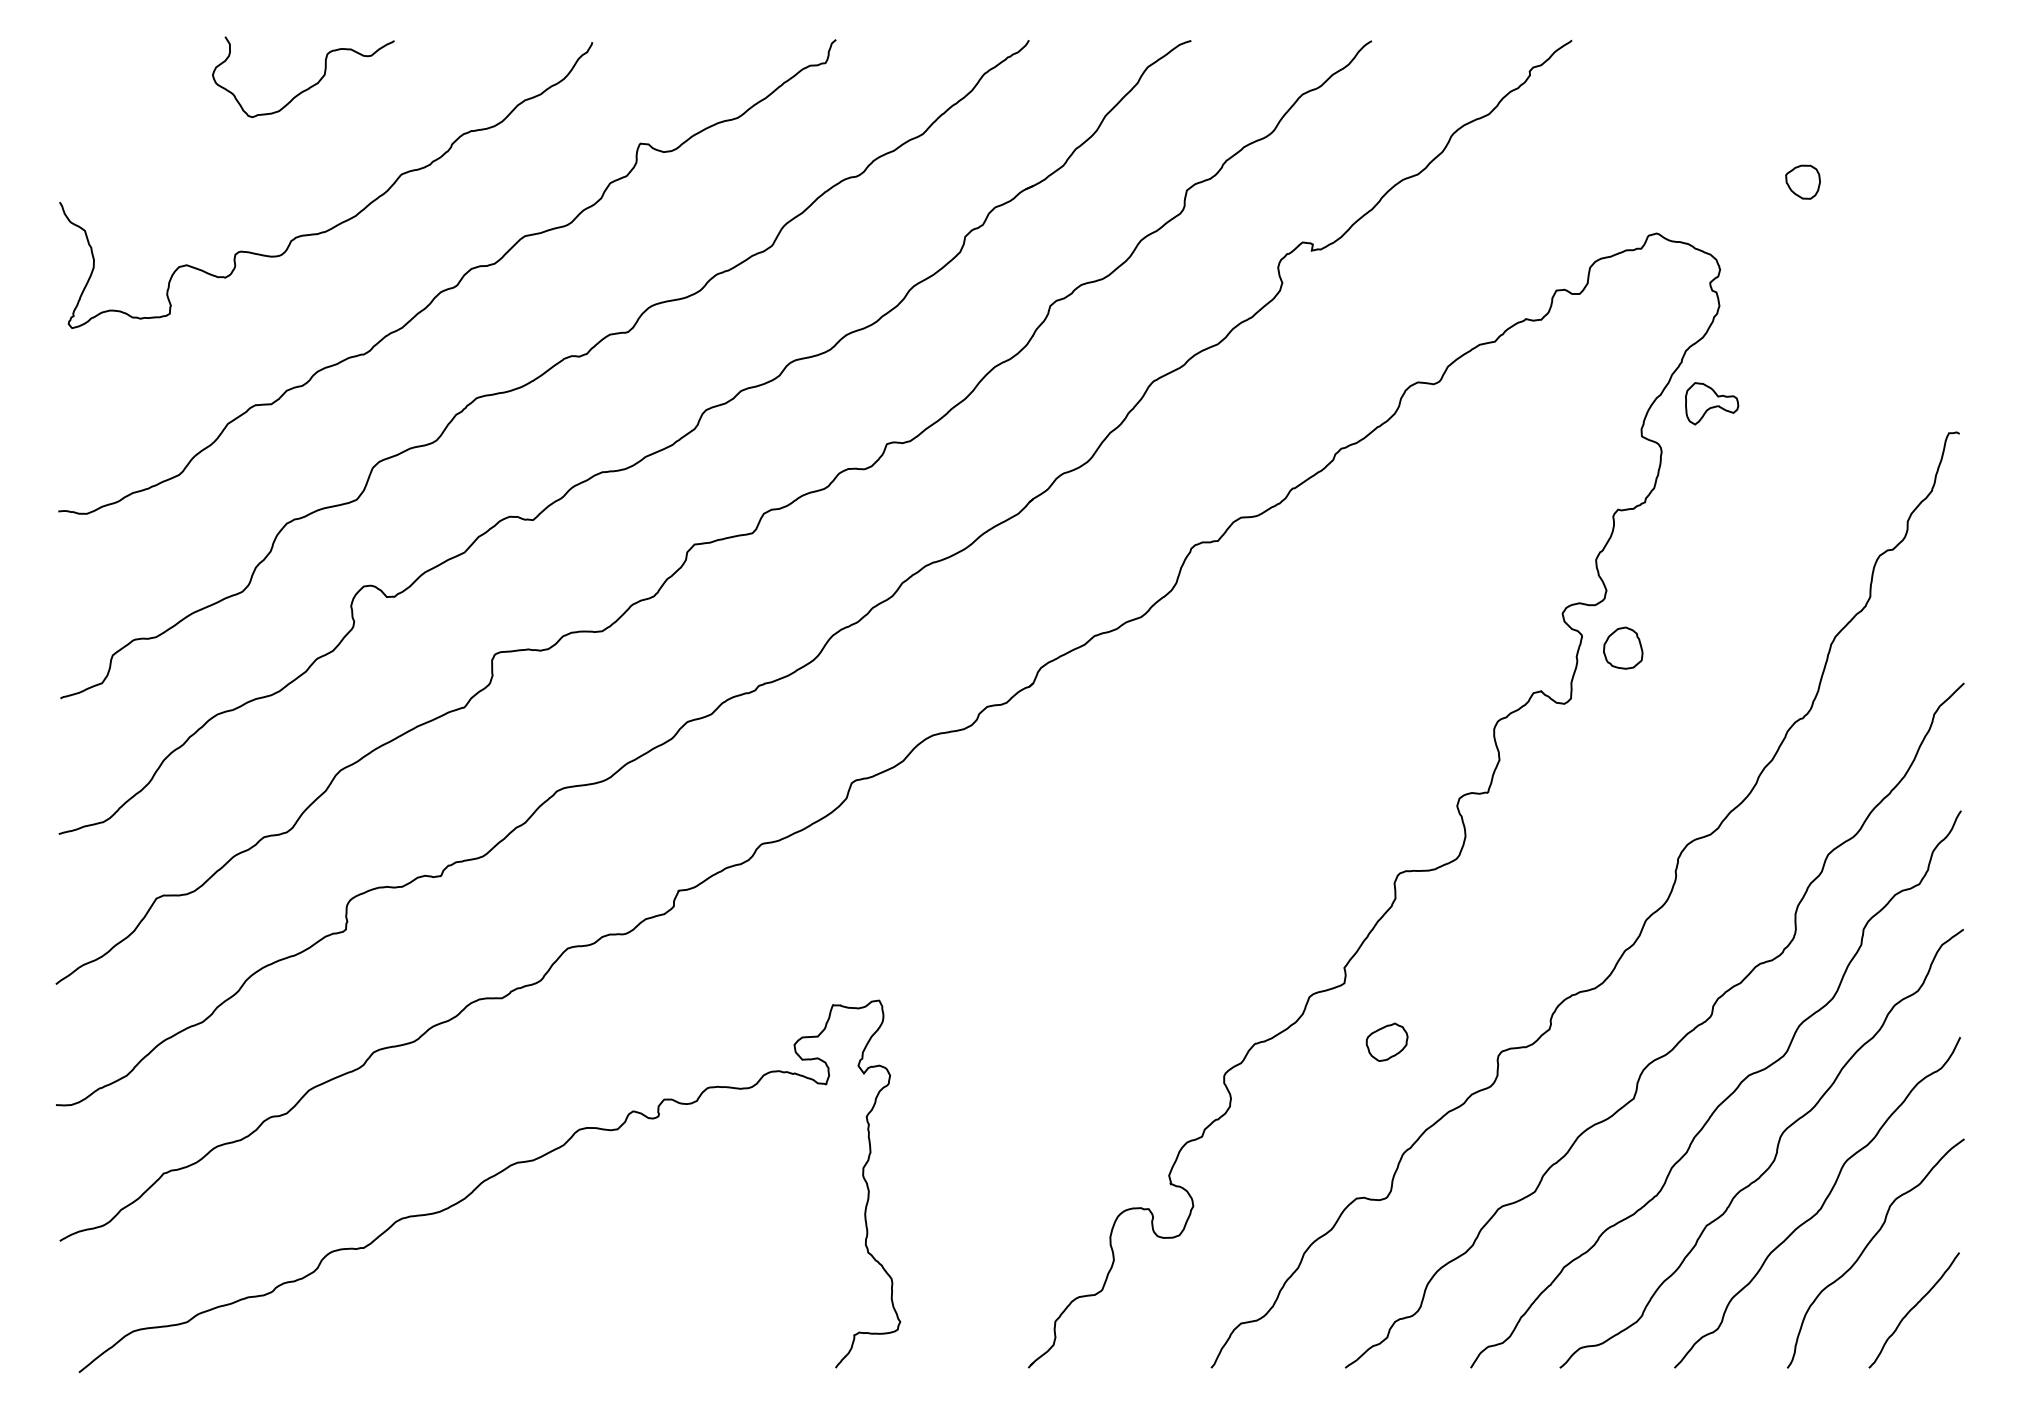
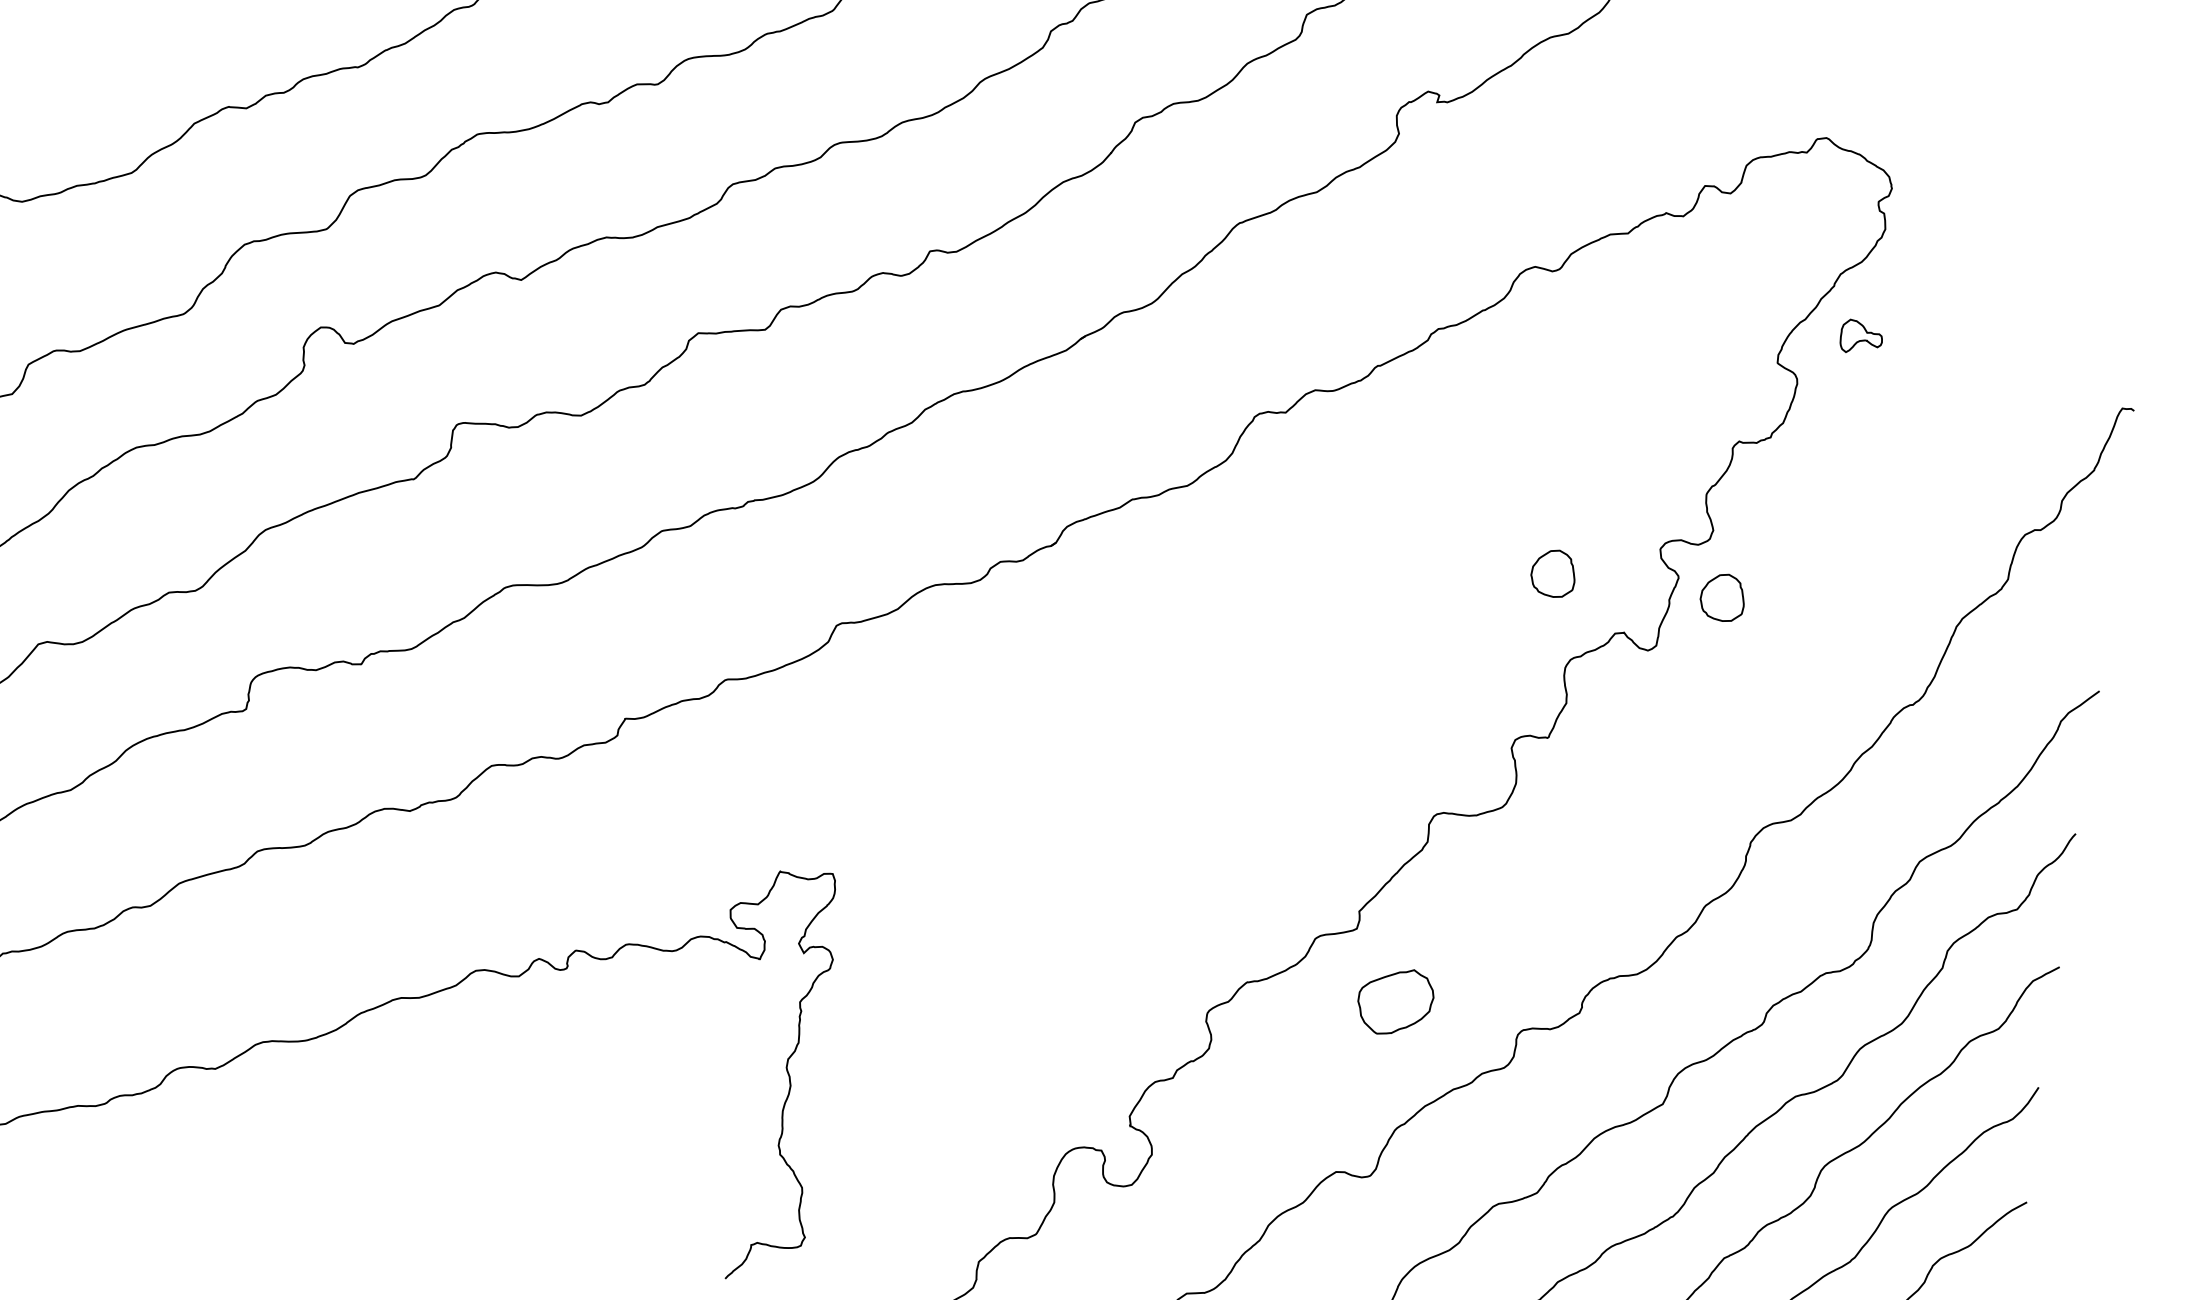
part: (1802, 181) -> (1998, 102), removed
part: (1712, 403) -> (1862, 337), size x0.7
part: (1472, 647) -> (1554, 572), added
part: (1386, 1041) -> (1394, 1000), size x1.6

